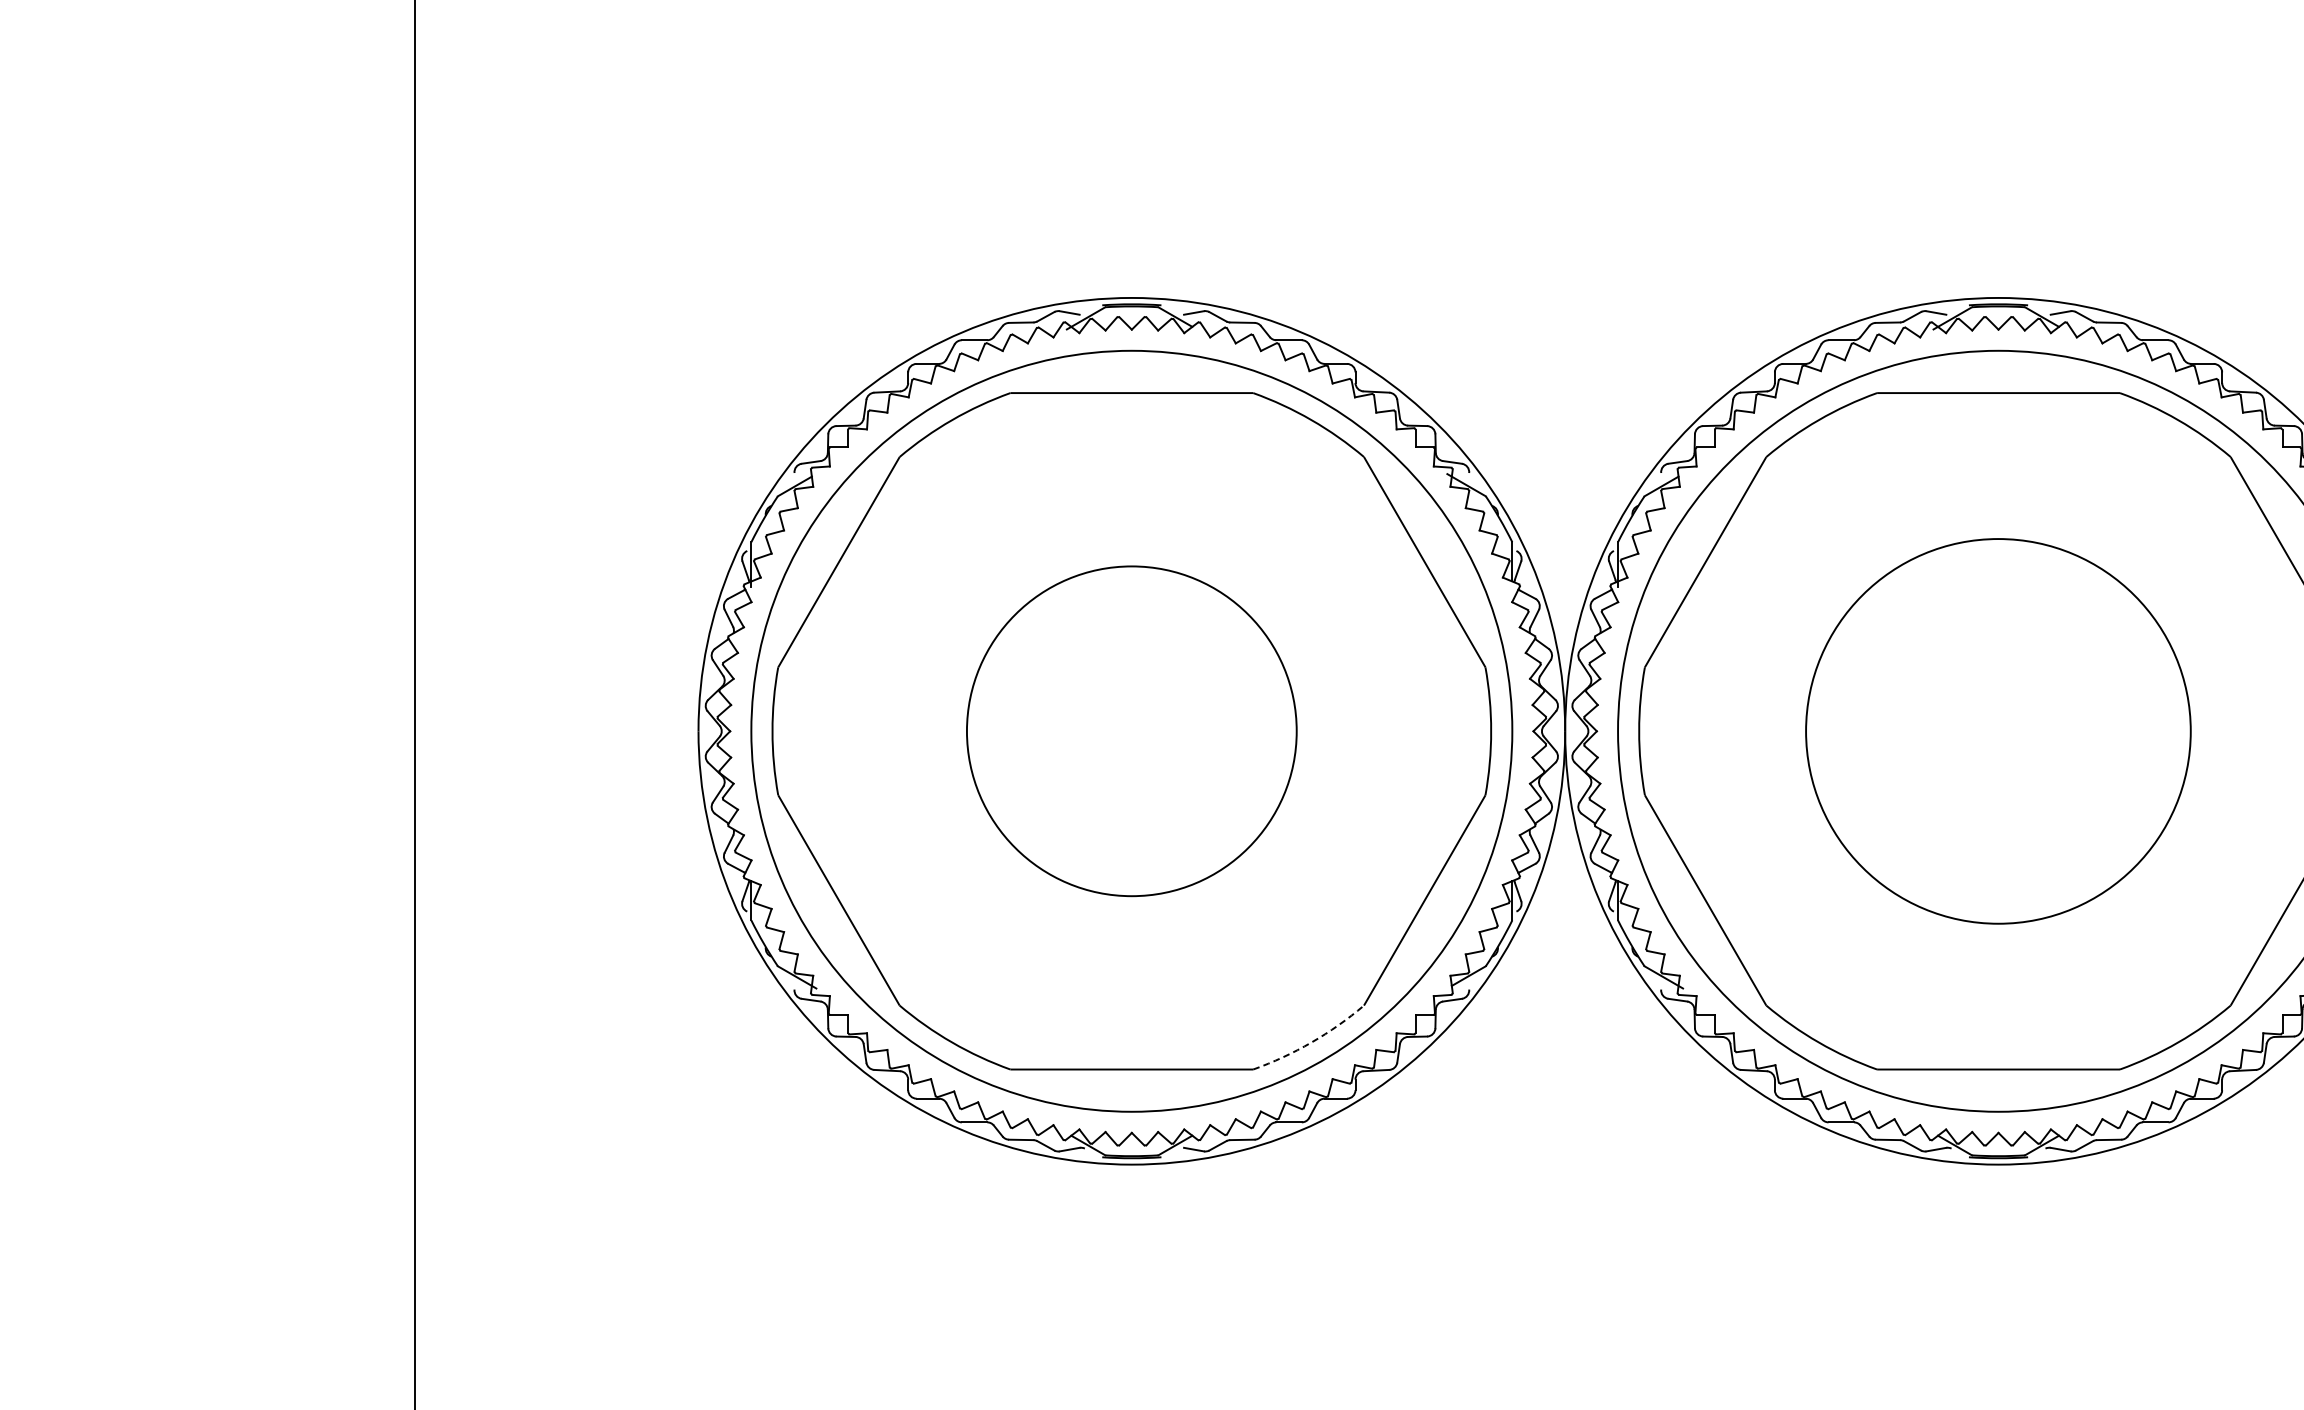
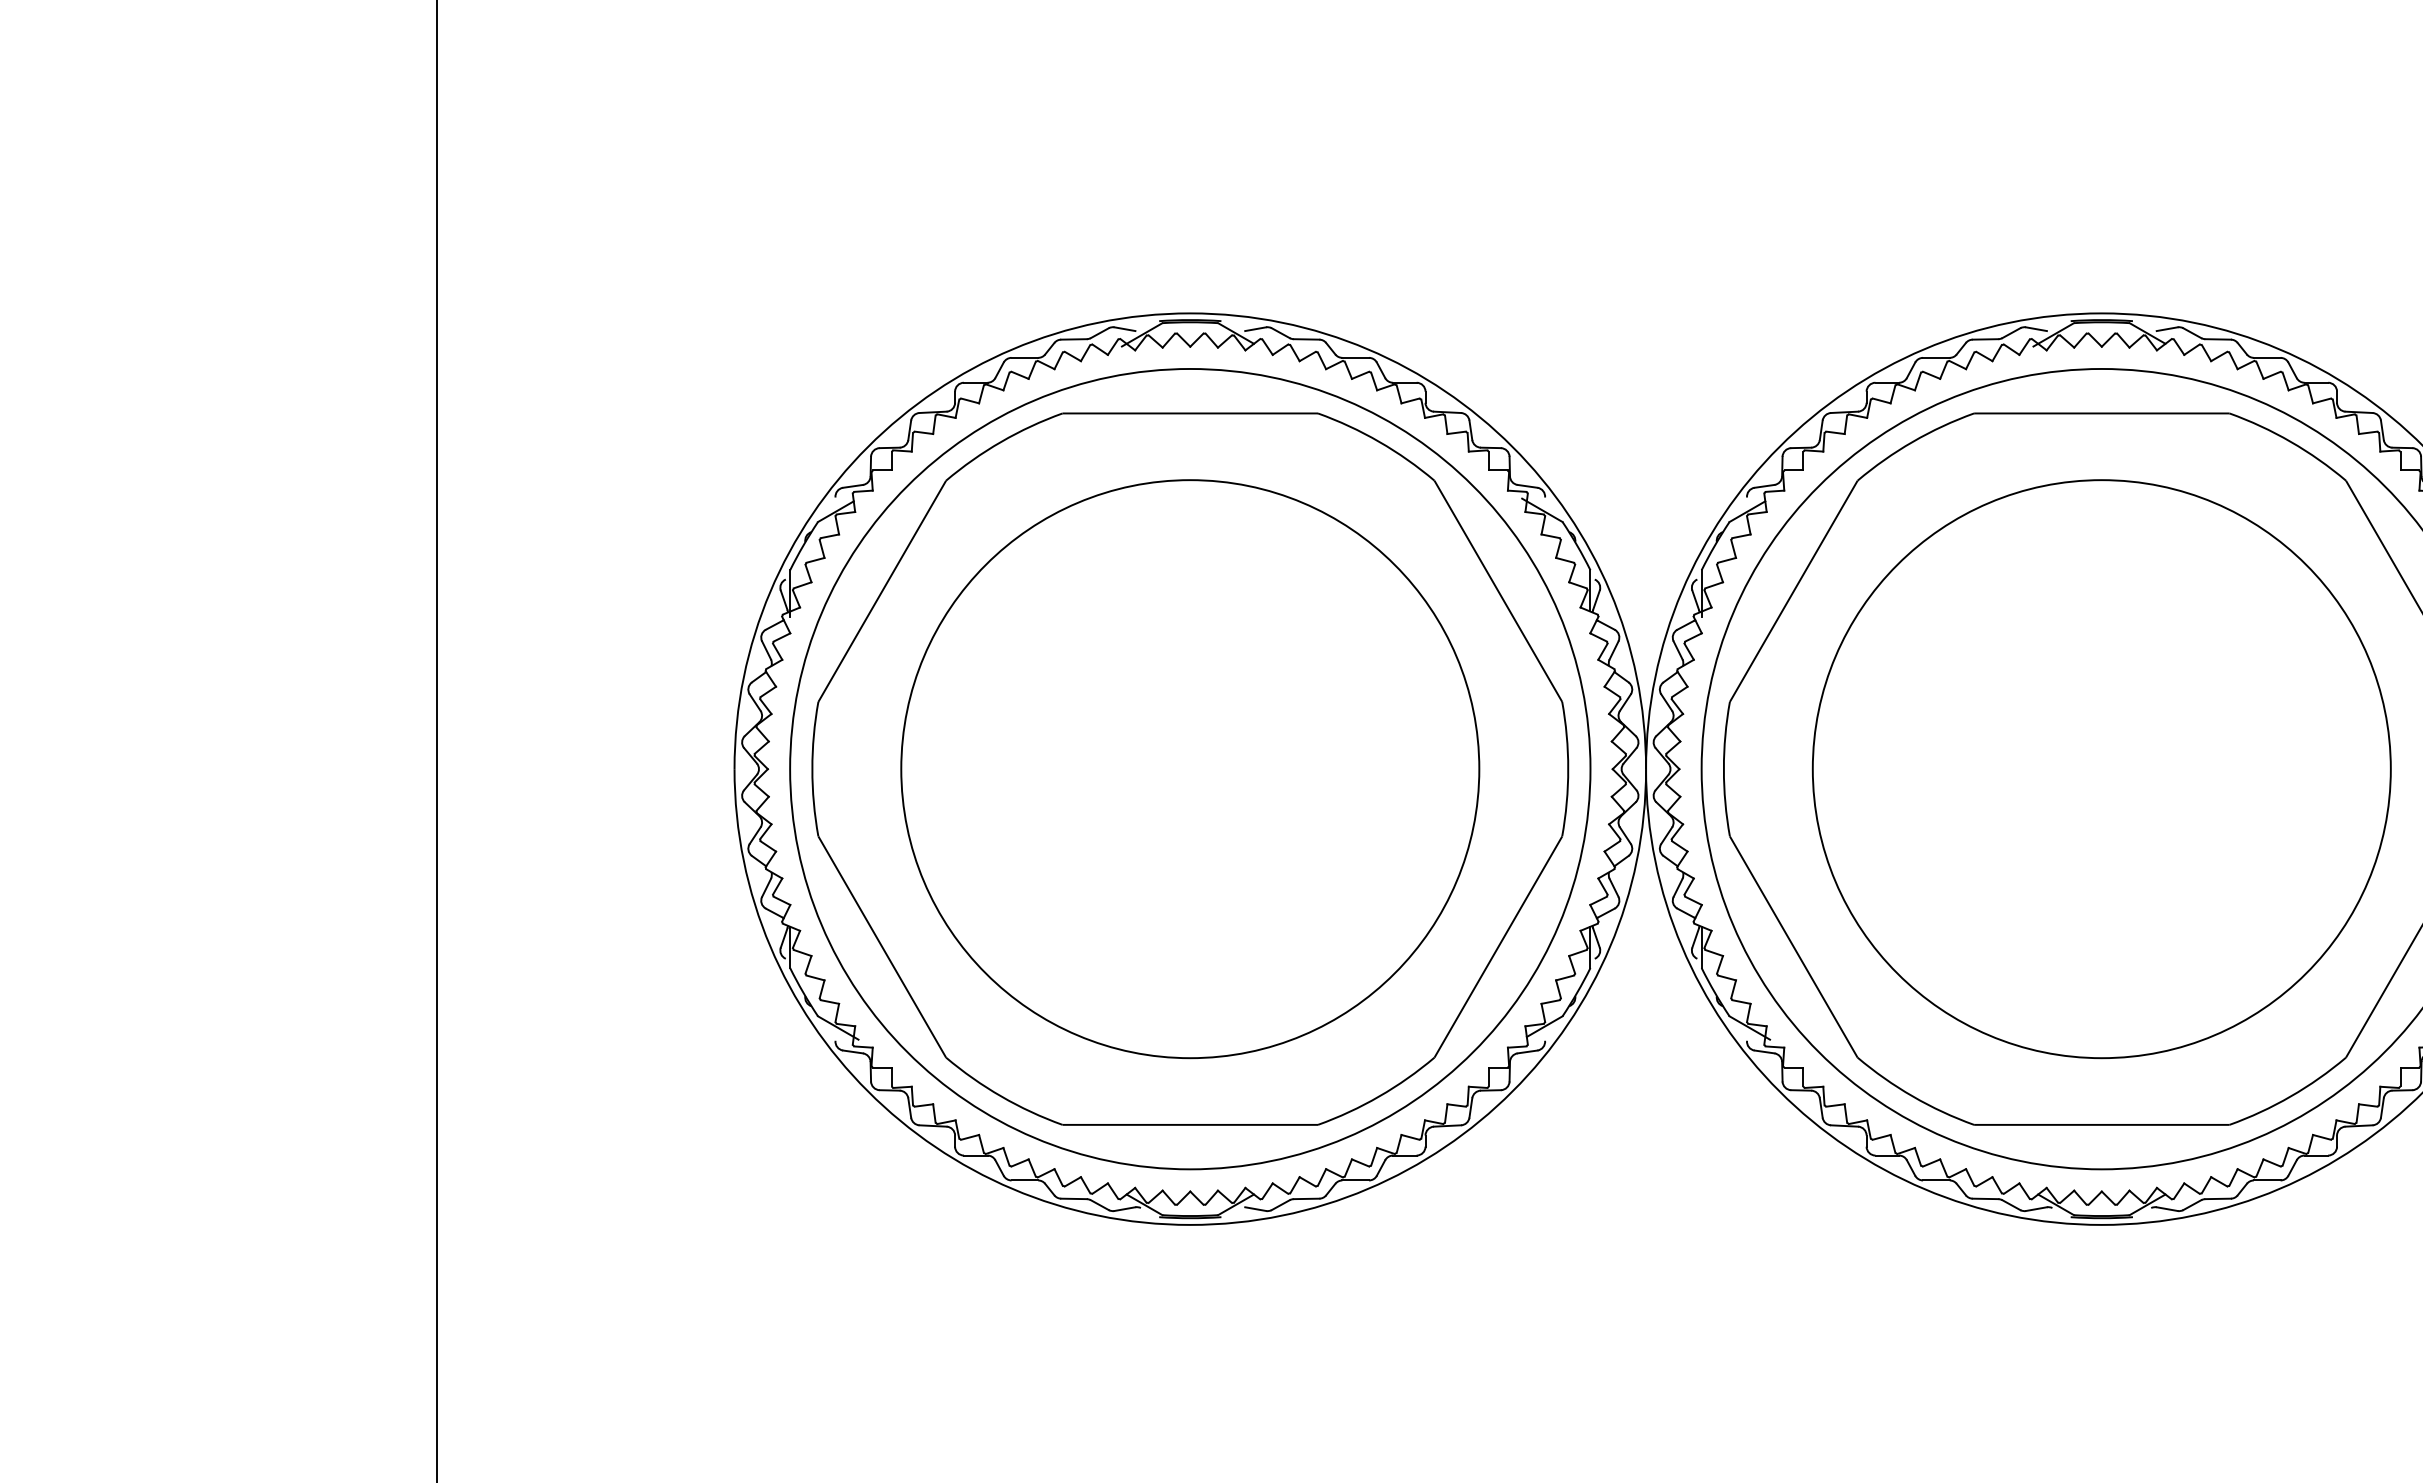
circle: (1132, 731) -> (1190, 769), size x1.67
circle: (1998, 731) -> (2101, 769), size x1.43
arc: (1311, 1042) -> (1379, 1096), dashed -> solid

